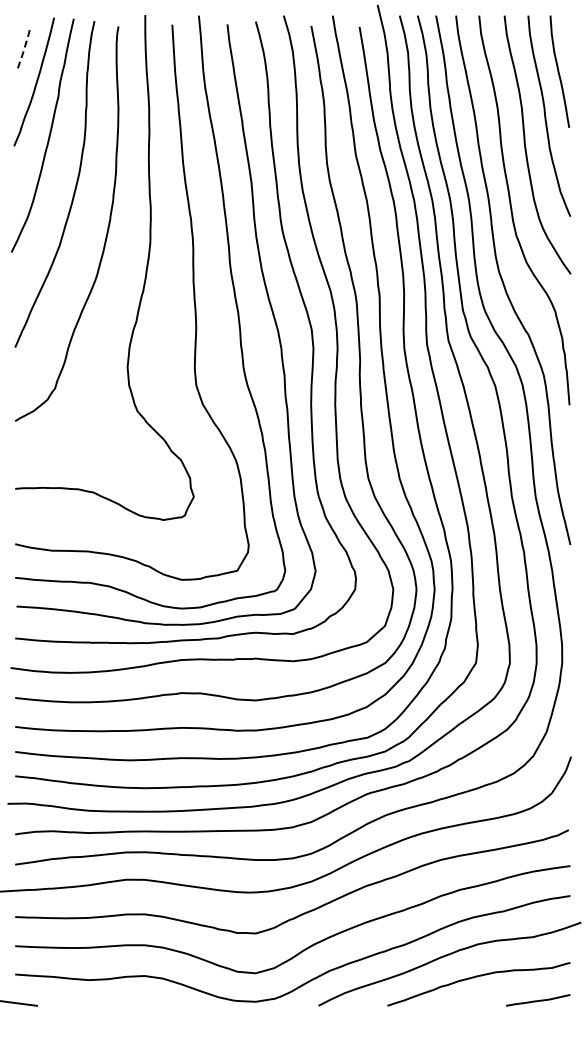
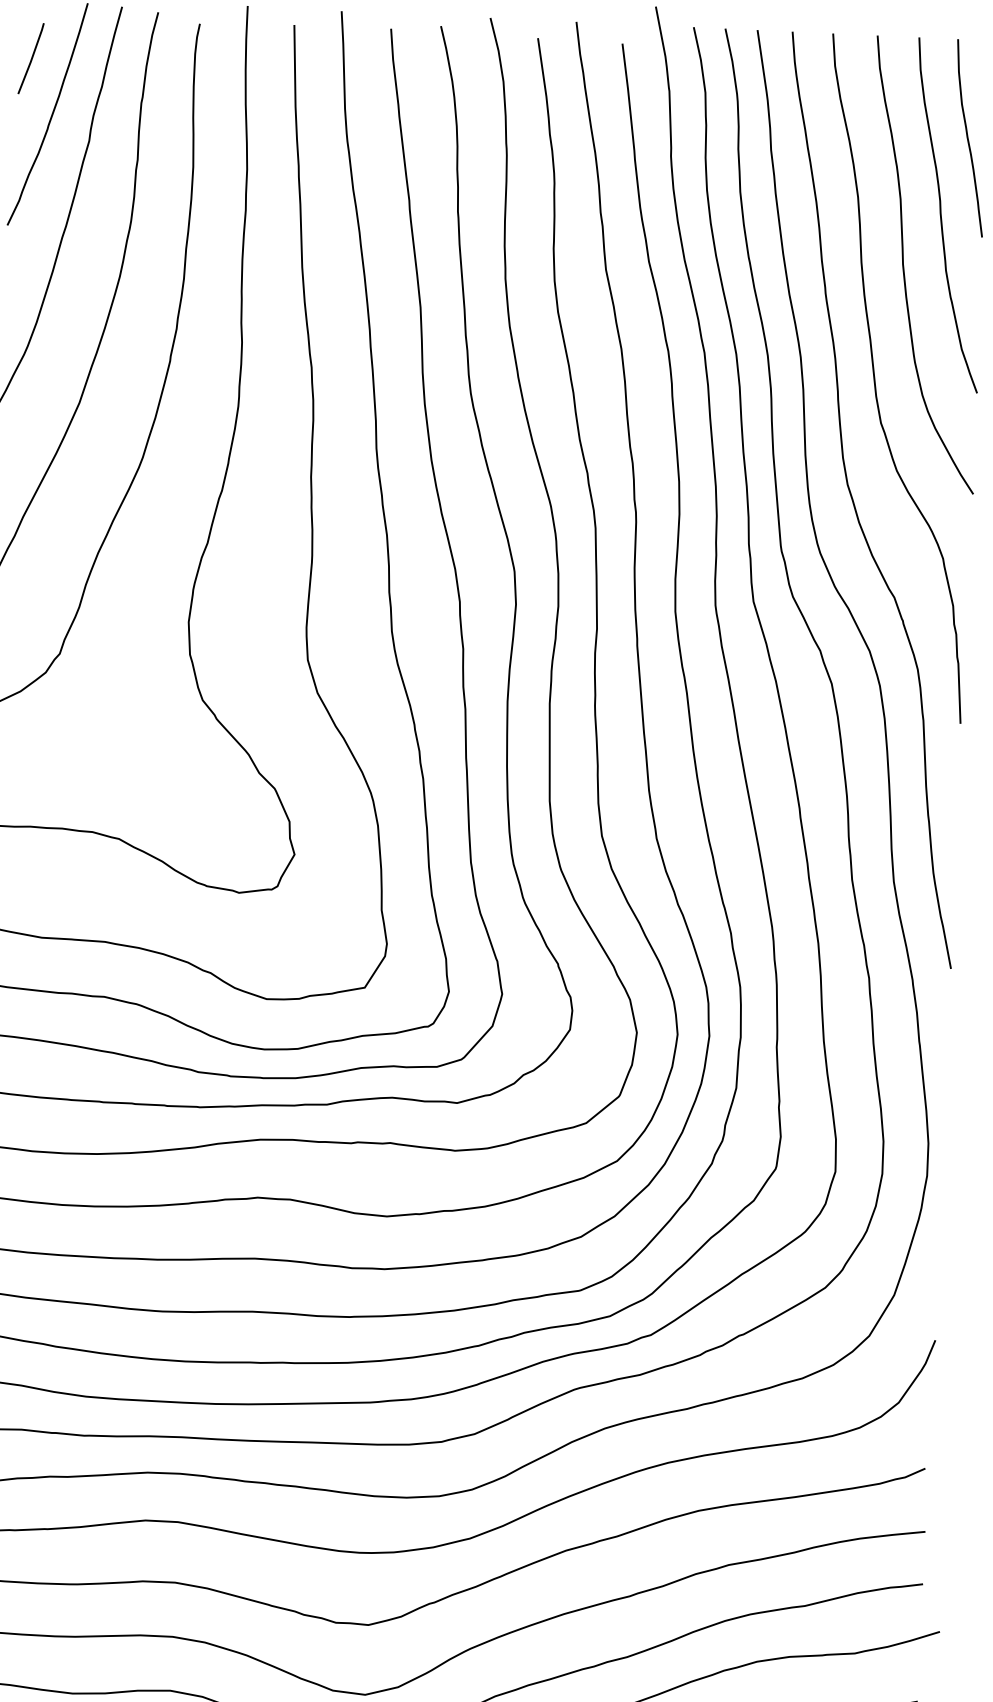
line: (23, 50) -> (31, 58), dashed -> solid

